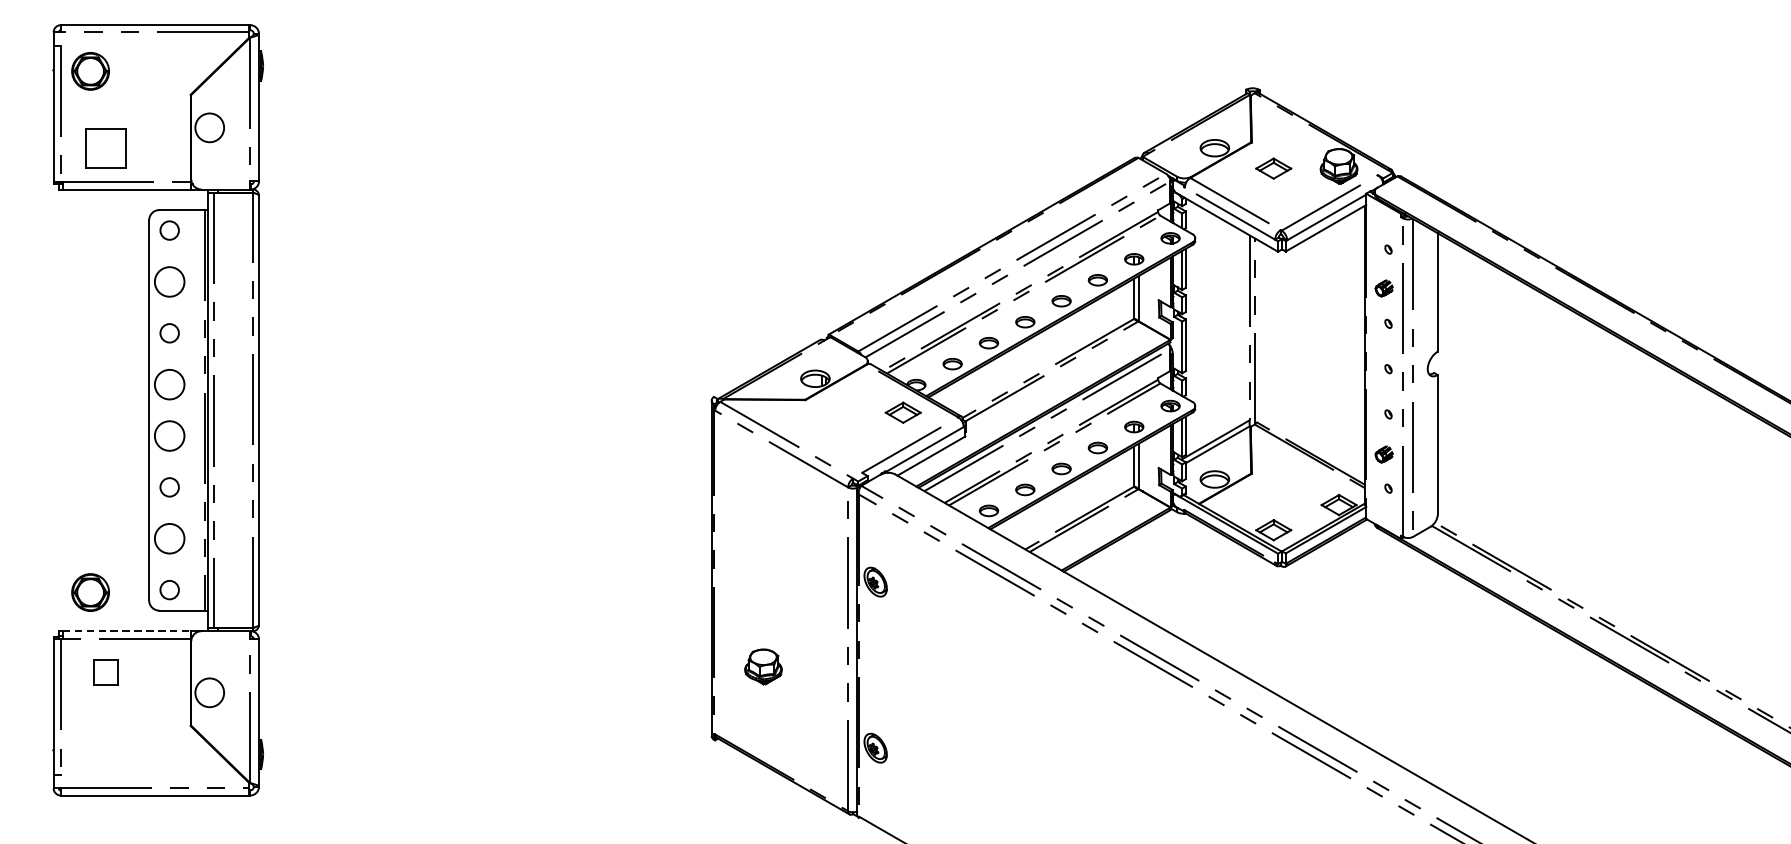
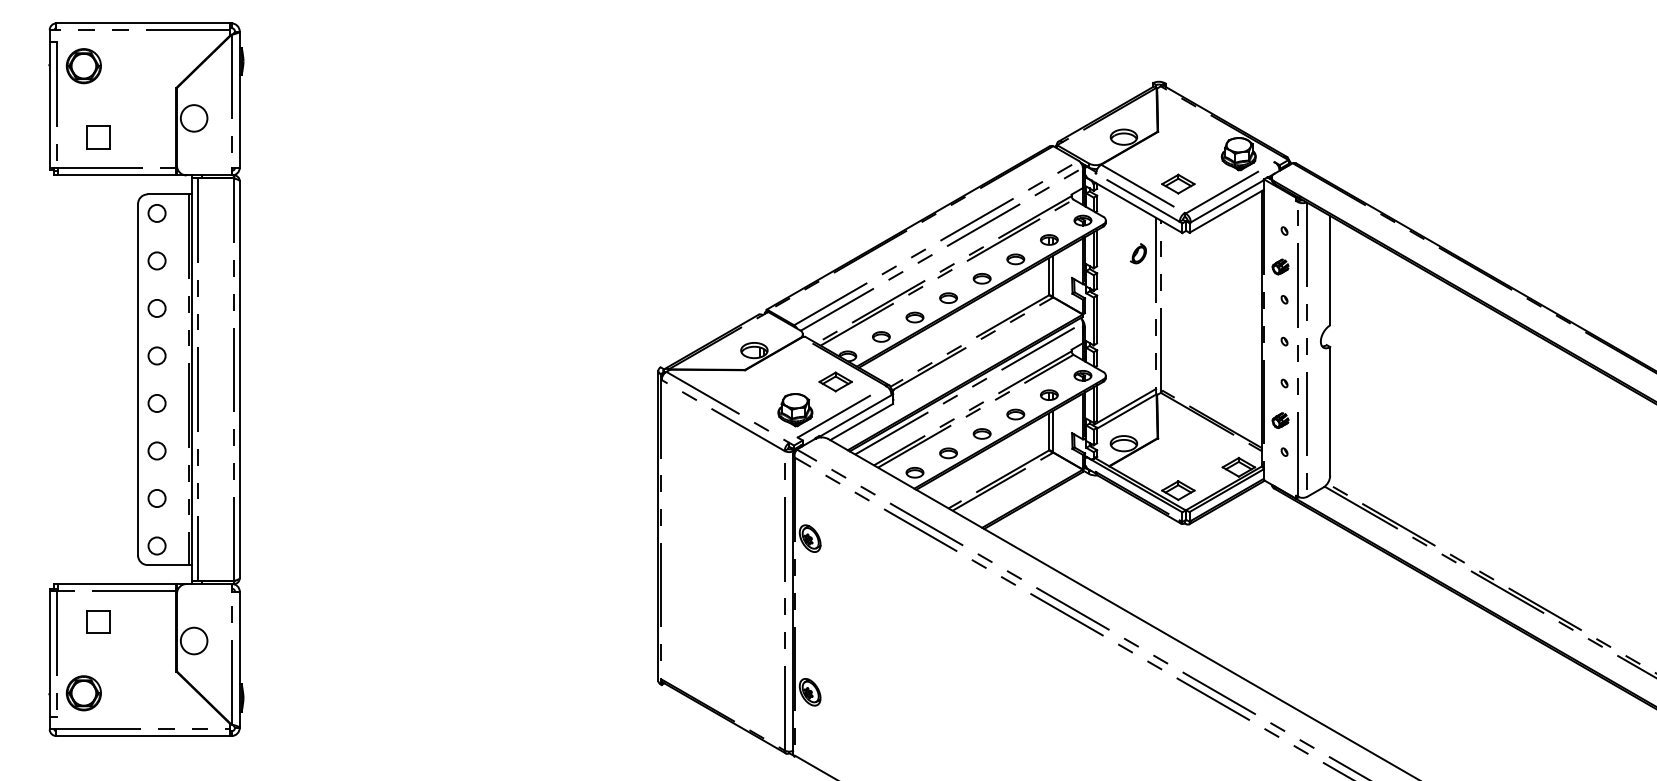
part: (106, 148) -> (98, 137), size x0.62
part: (1273, 167) -> (1178, 183), moved
part: (1229, 273) -> (1137, 253), added
circle: (169, 281) -> (156, 260), size x0.62
circle: (169, 384) -> (156, 355), size x0.62
circle: (169, 436) -> (156, 403), size x0.62
circle: (169, 538) -> (156, 498), size x0.62
part: (90, 592) -> (83, 693), moved
line: (126, 631) -> (117, 584), dashed -> solid
part: (763, 667) -> (795, 410), moved

